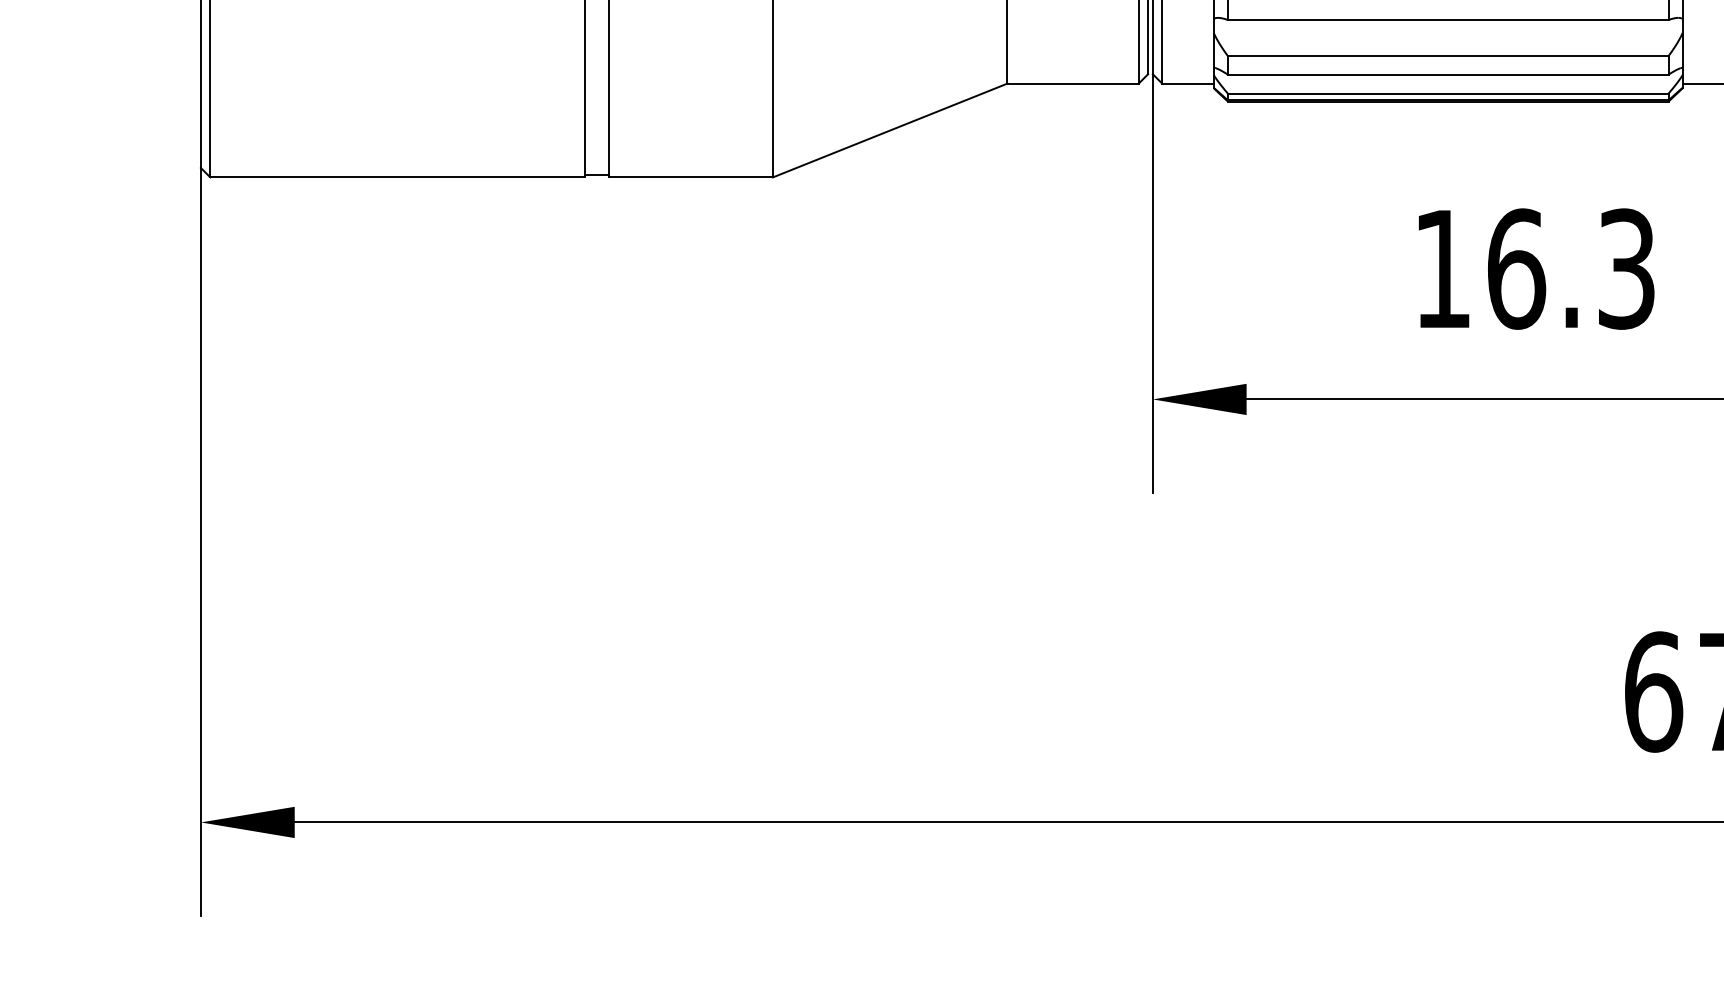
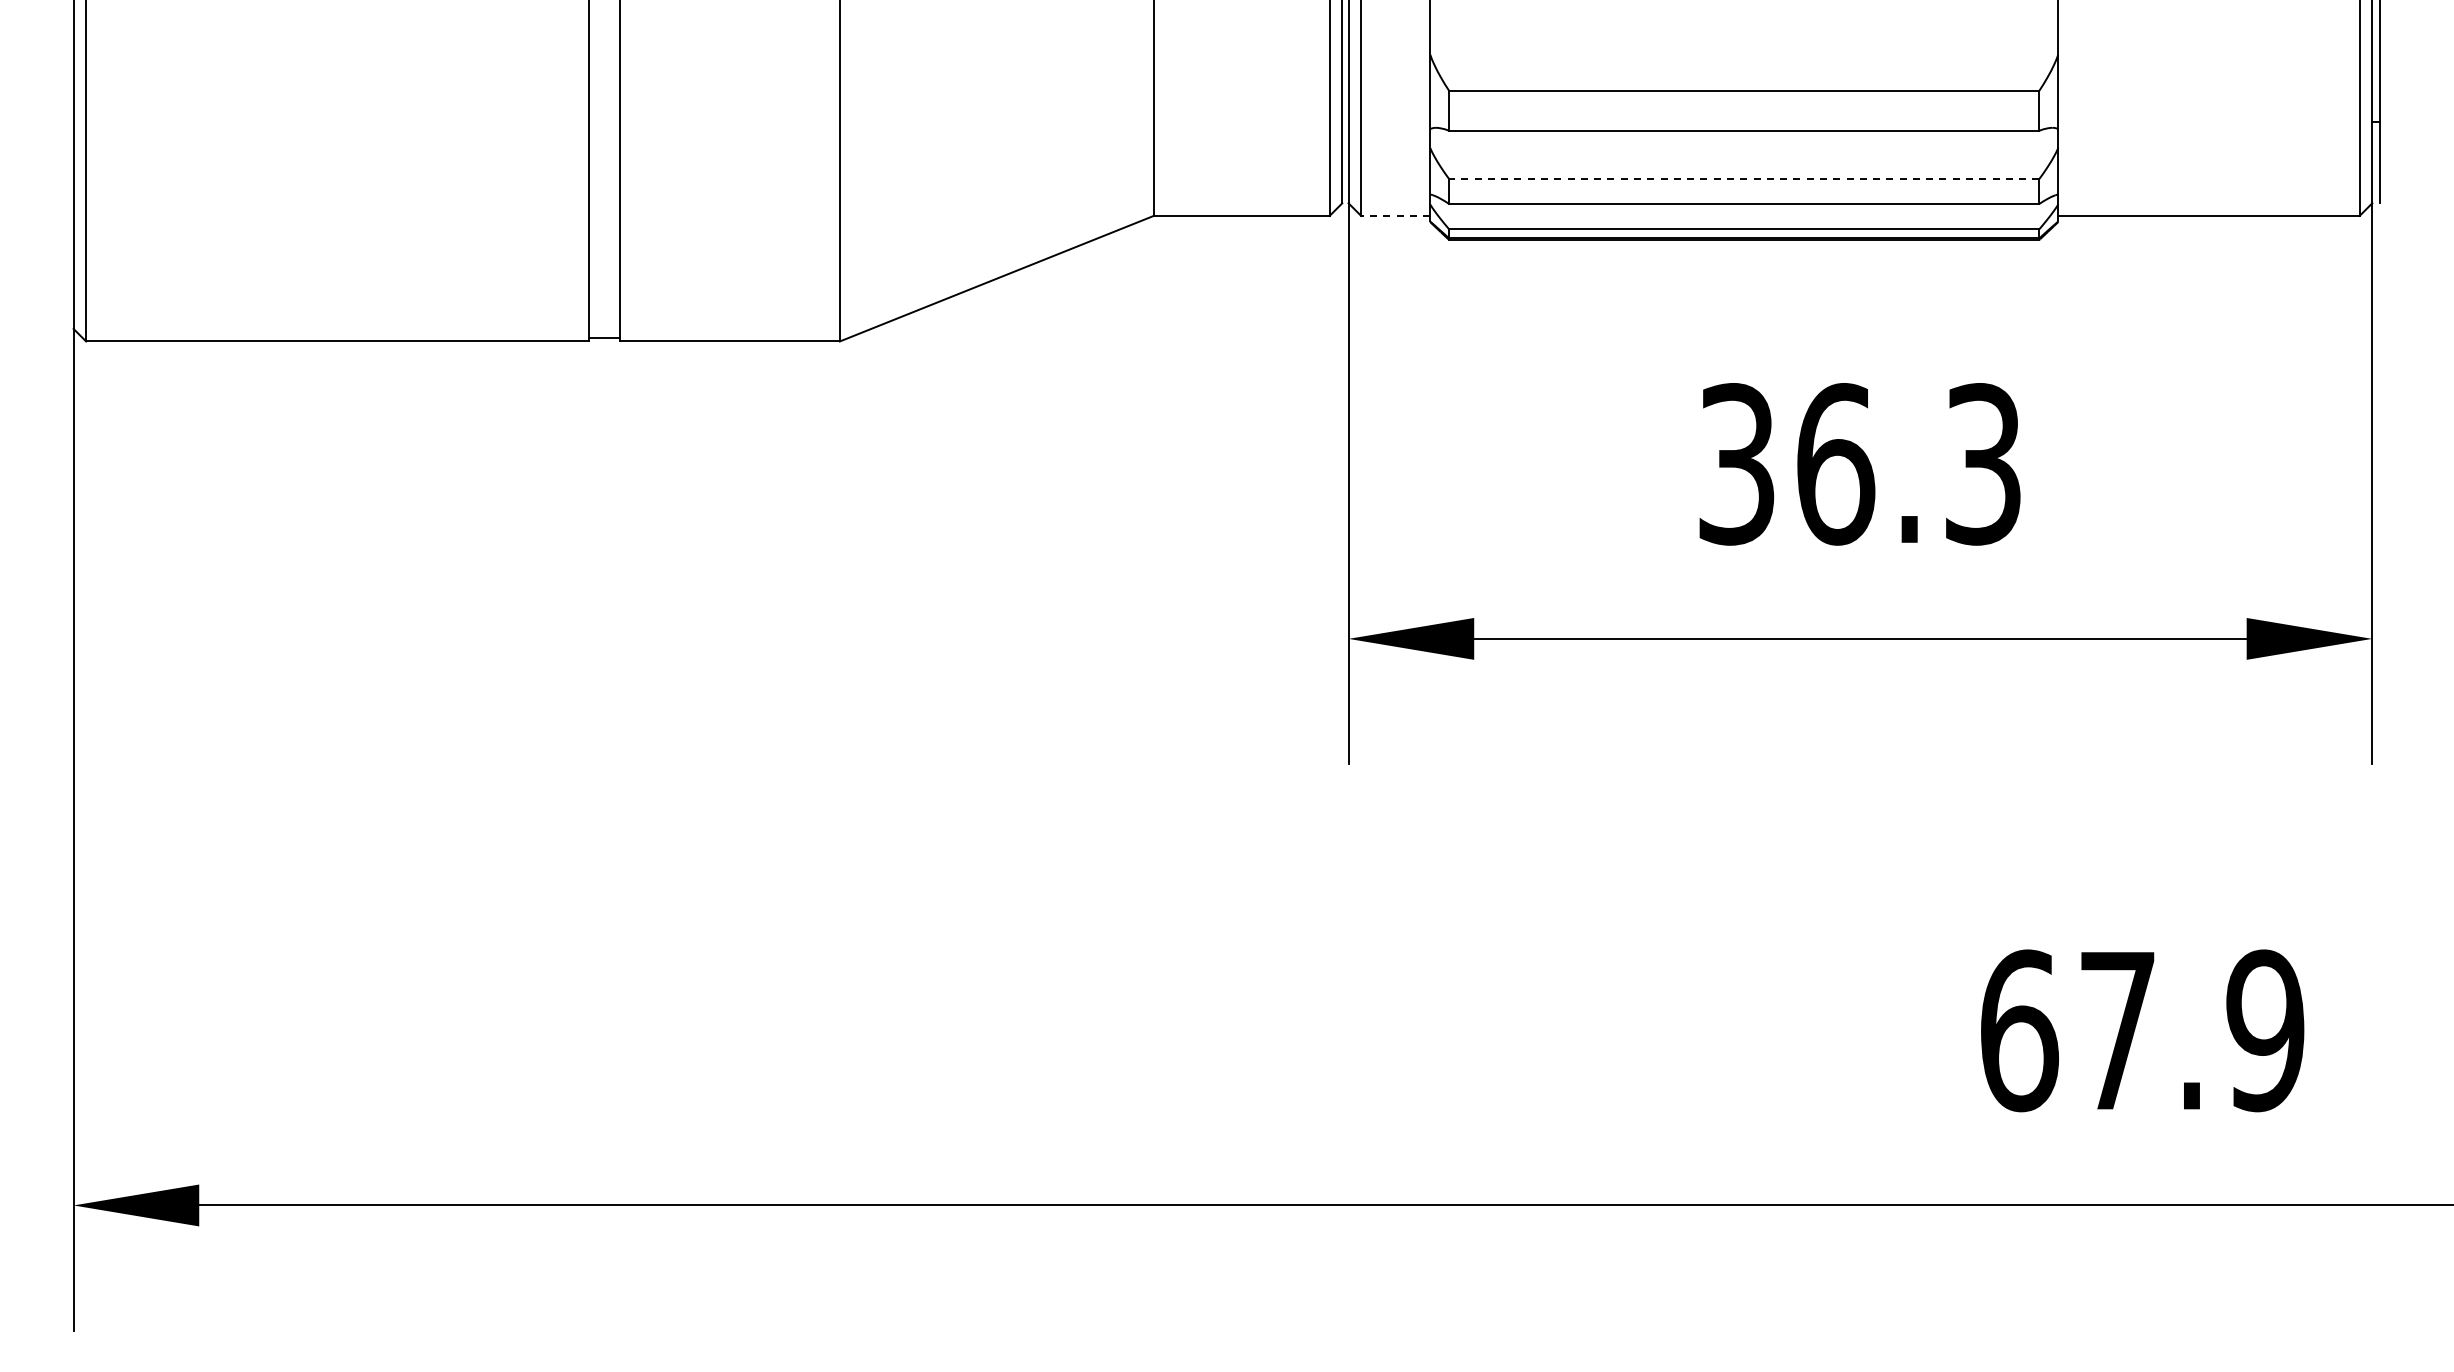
line: (1447, 55) -> (1743, 178), solid -> dashed
line: (1187, 83) -> (1395, 215), solid -> dashed
text: (1442, 269) -> (1736, 464), 16.3 -> 36.3

